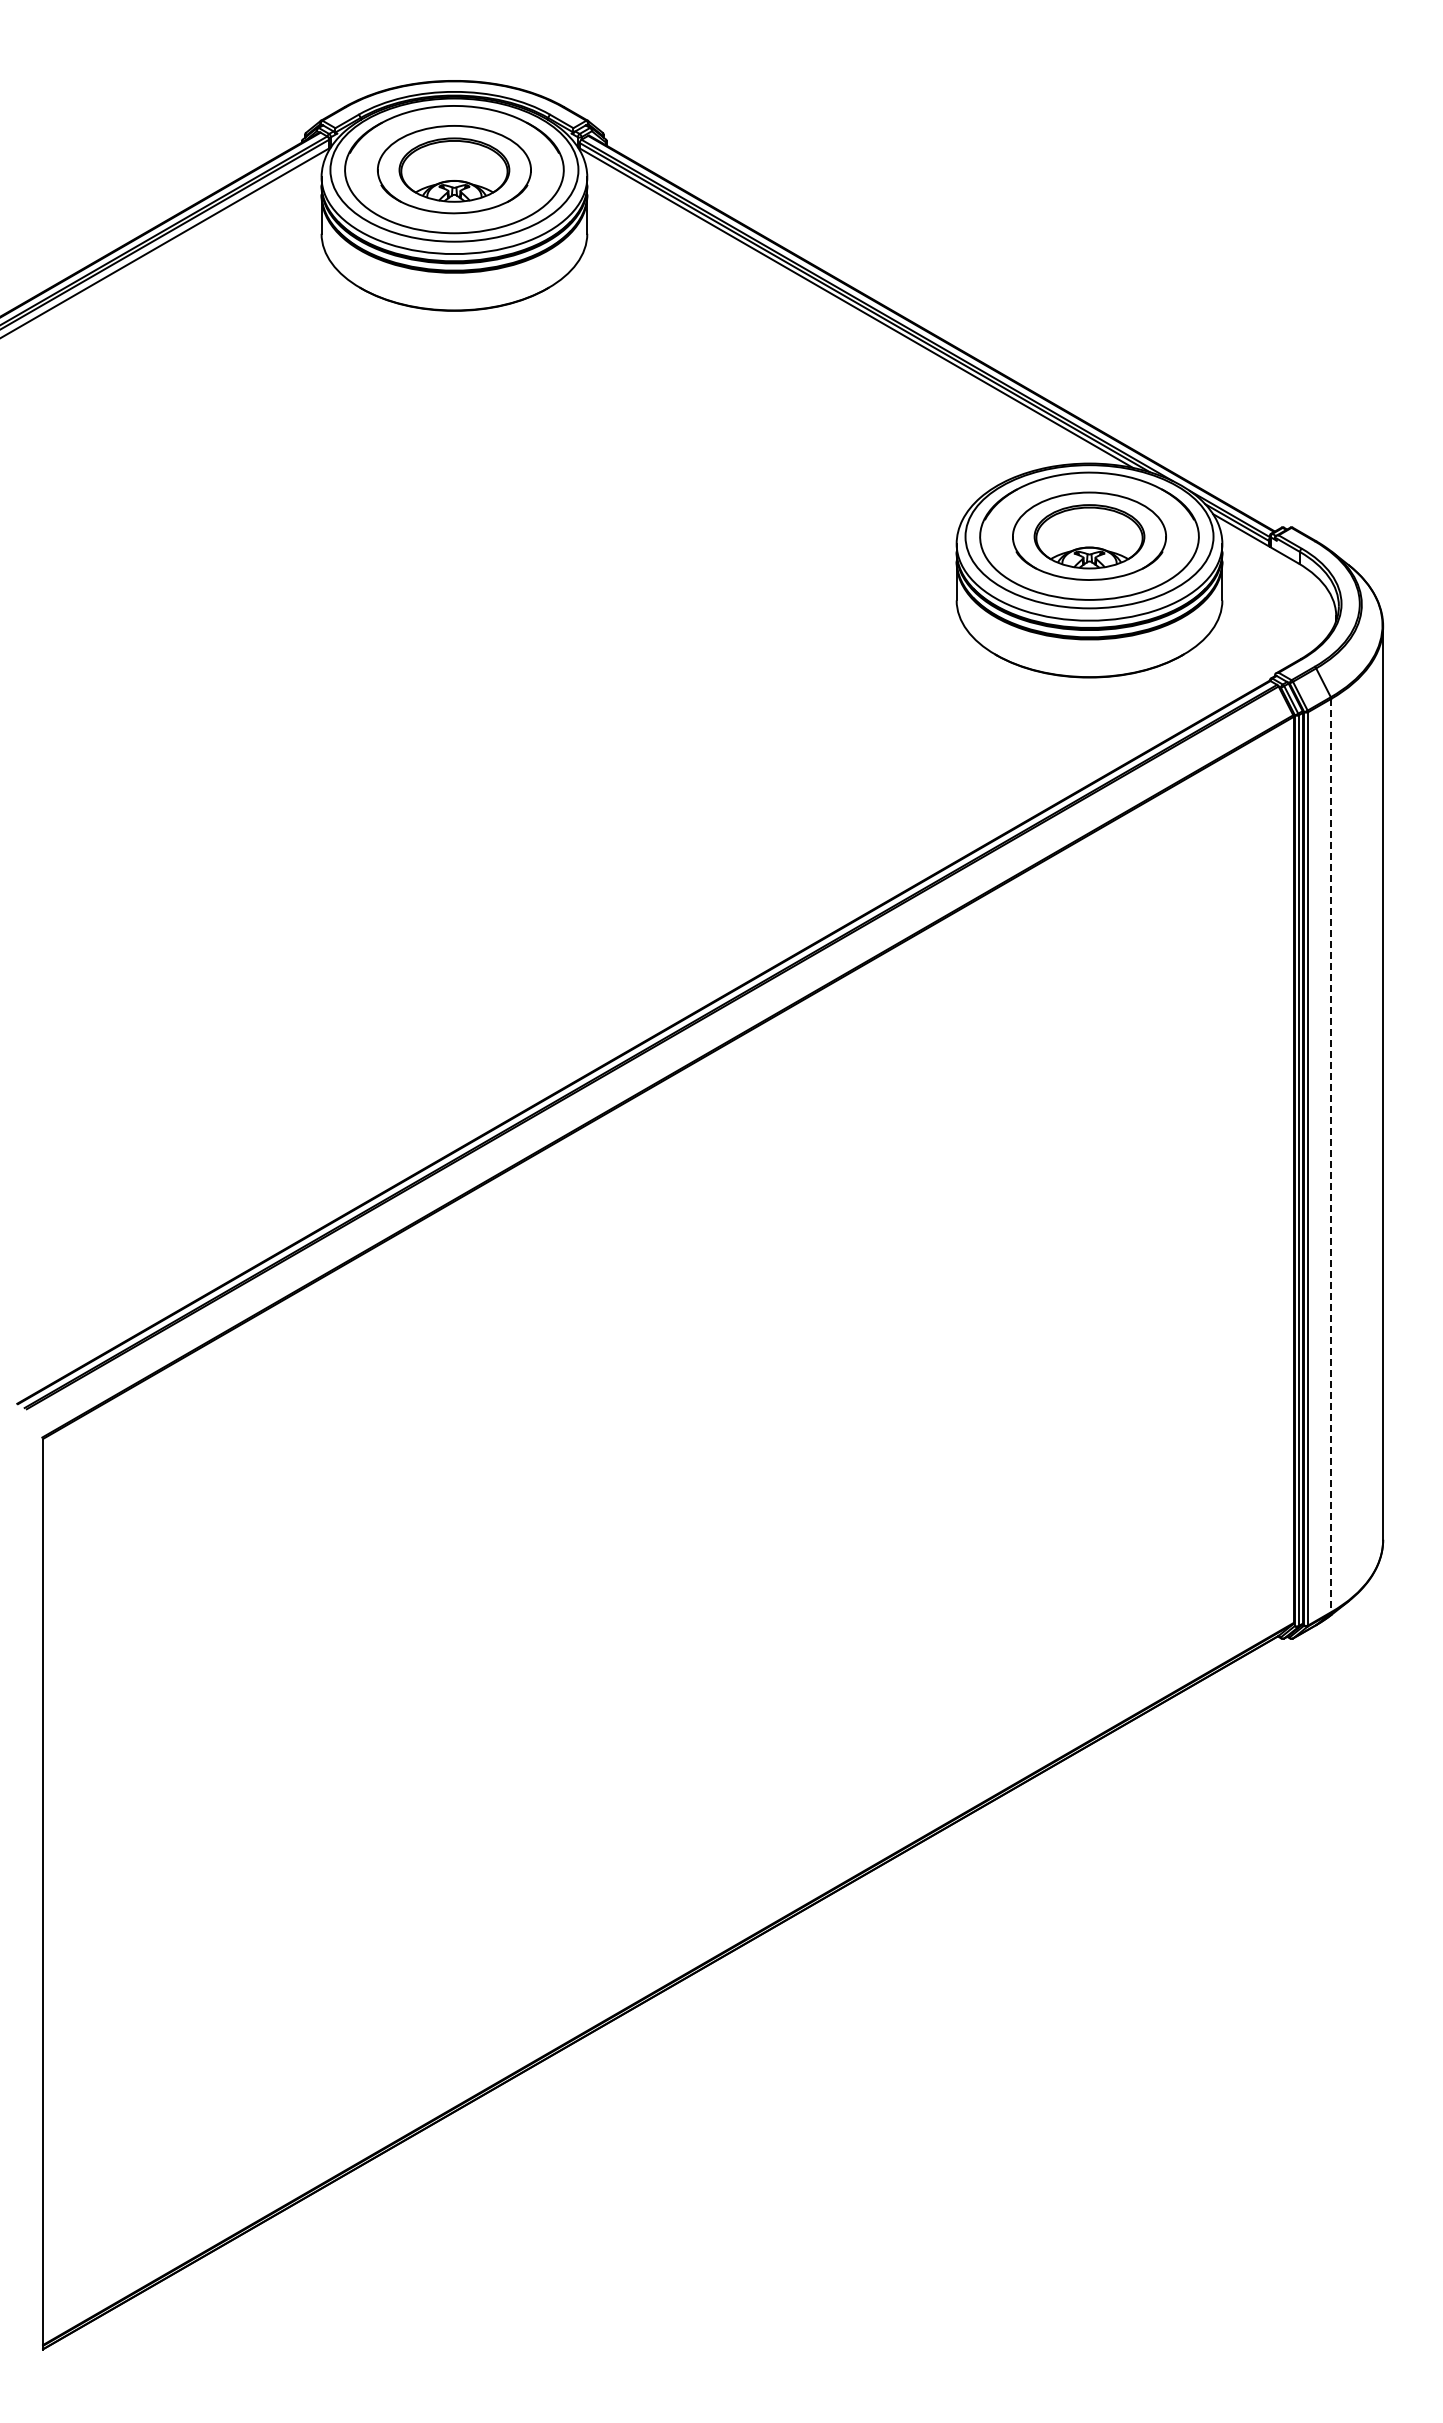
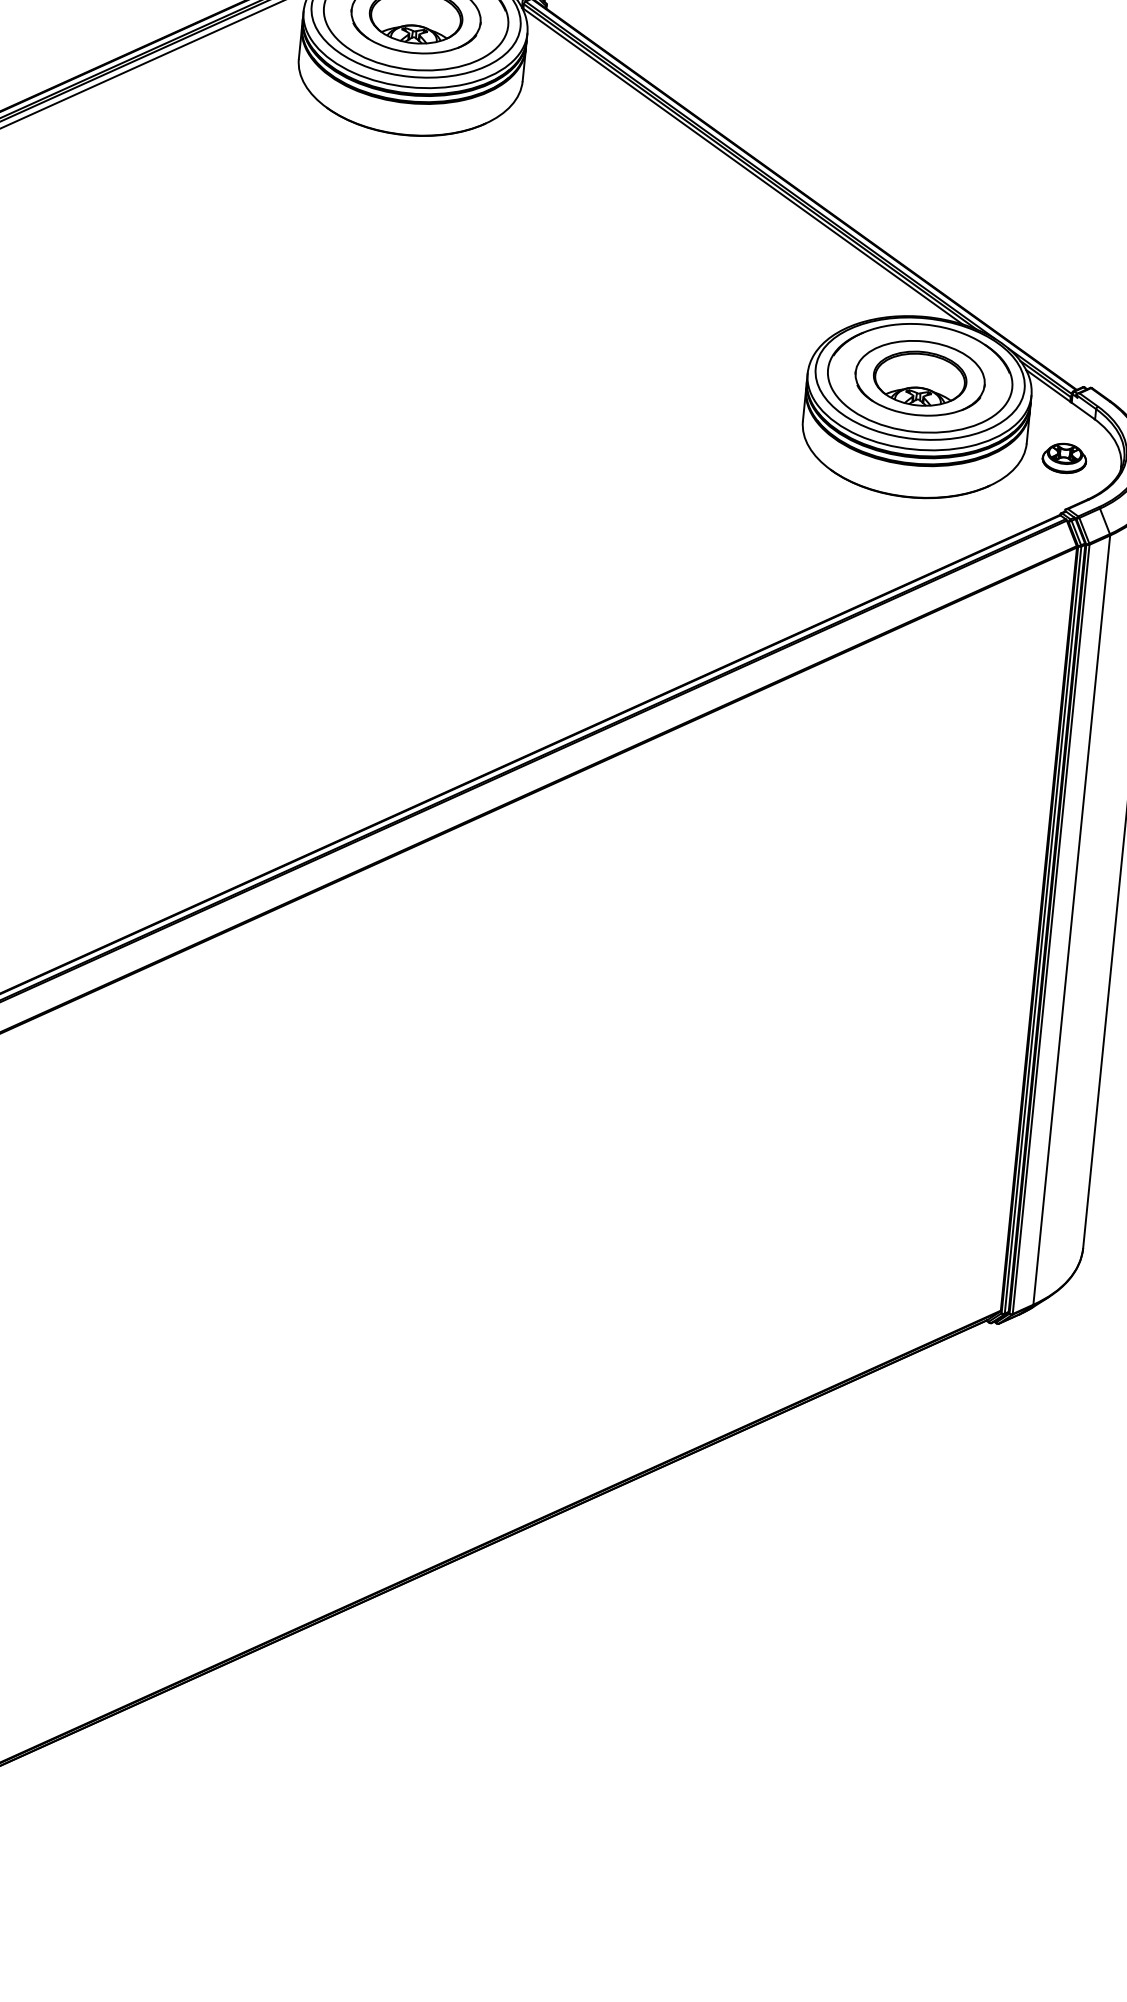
part: (1268, 613) -> (1064, 458), added
line: (1331, 1155) -> (1071, 920), dashed -> solid

